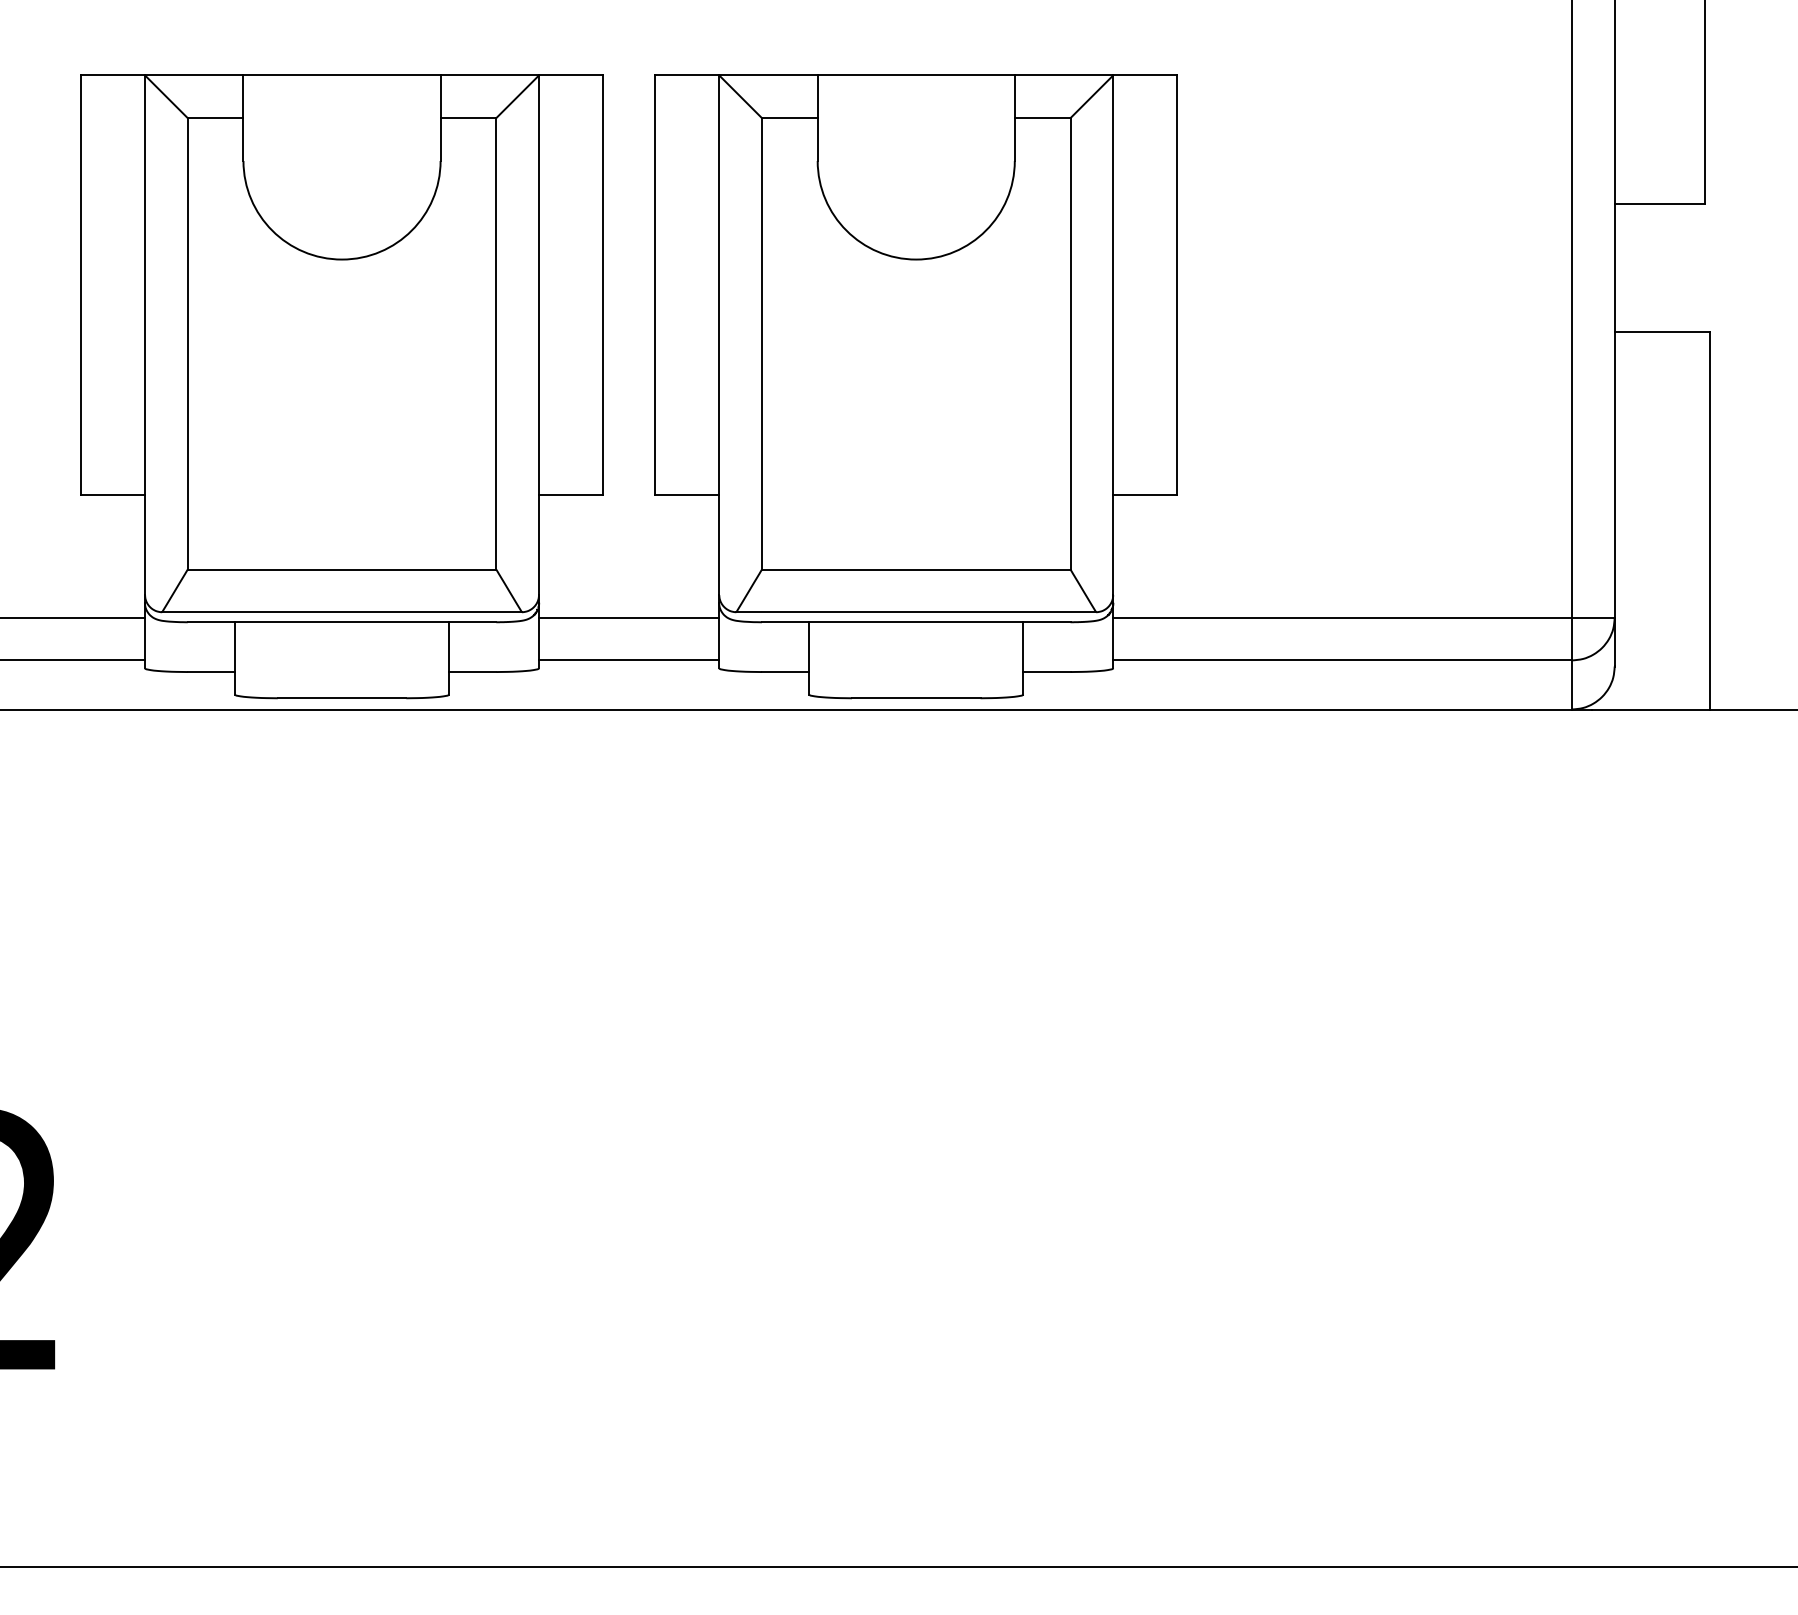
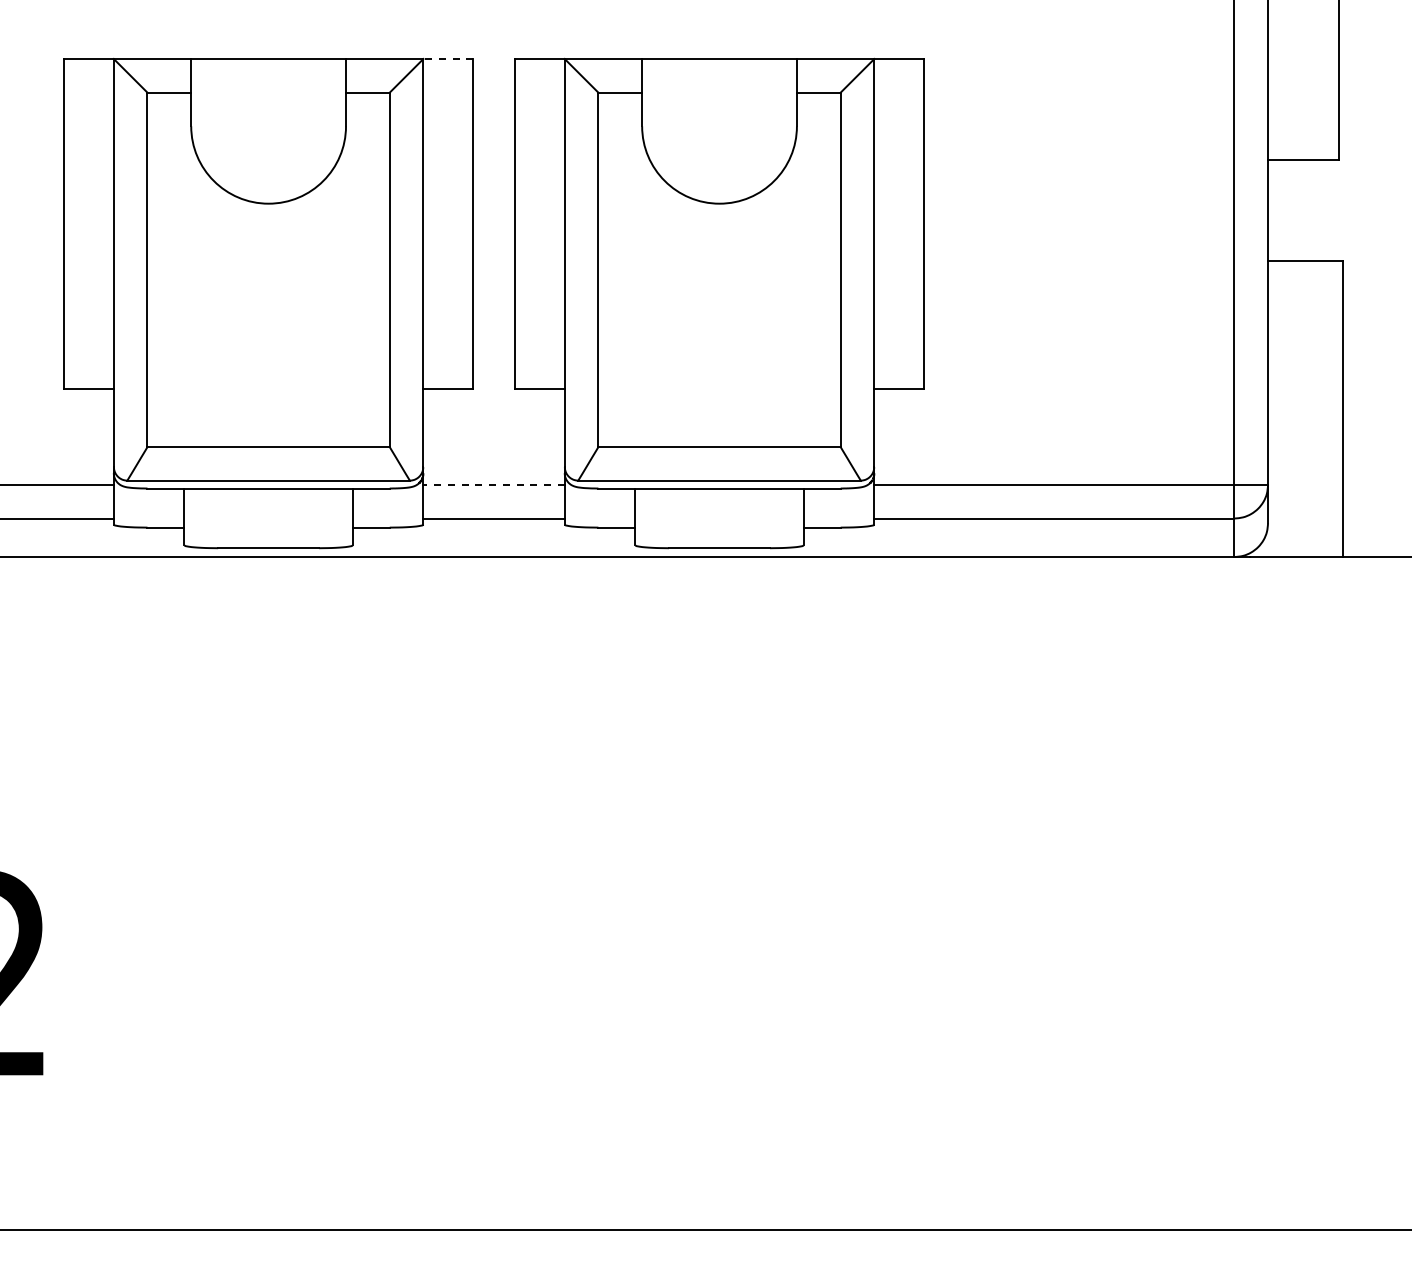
line: (569, 75) -> (447, 59), solid -> dashed
line: (629, 617) -> (494, 484), solid -> dashed

